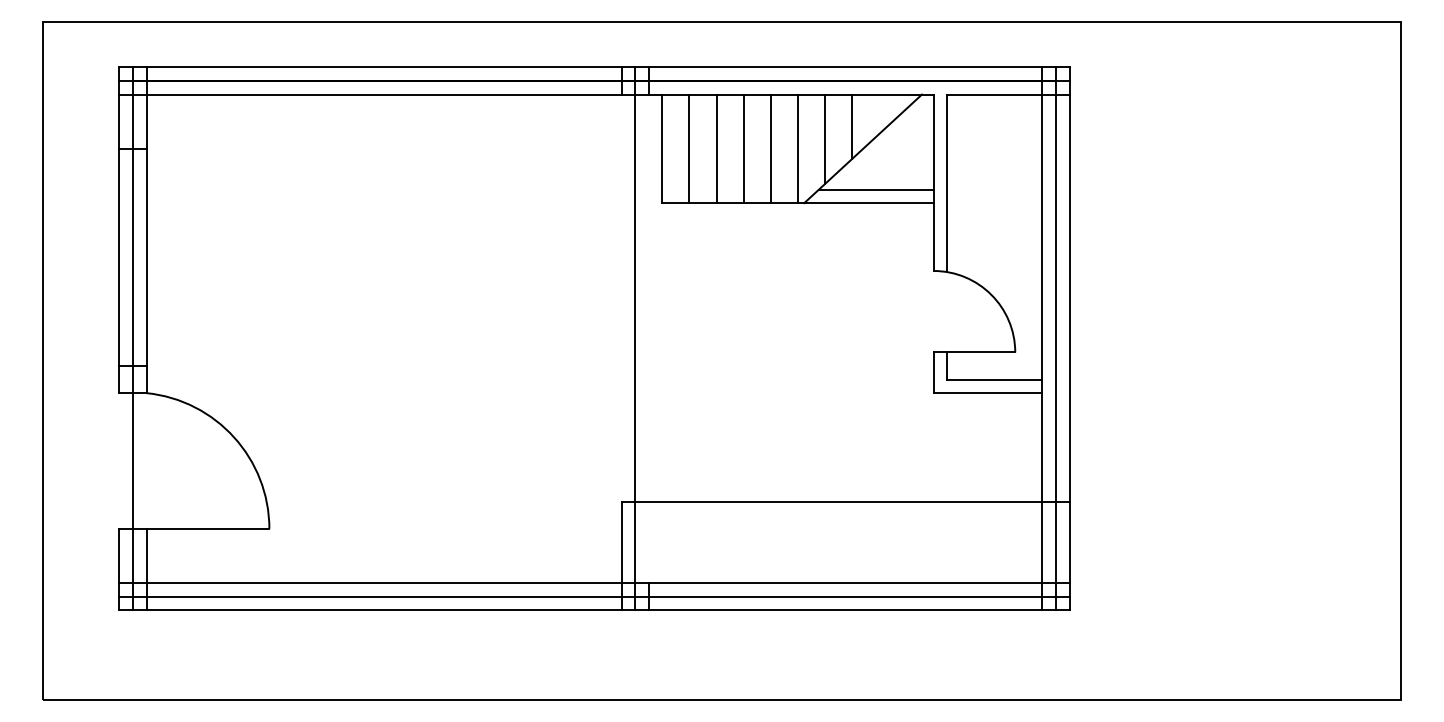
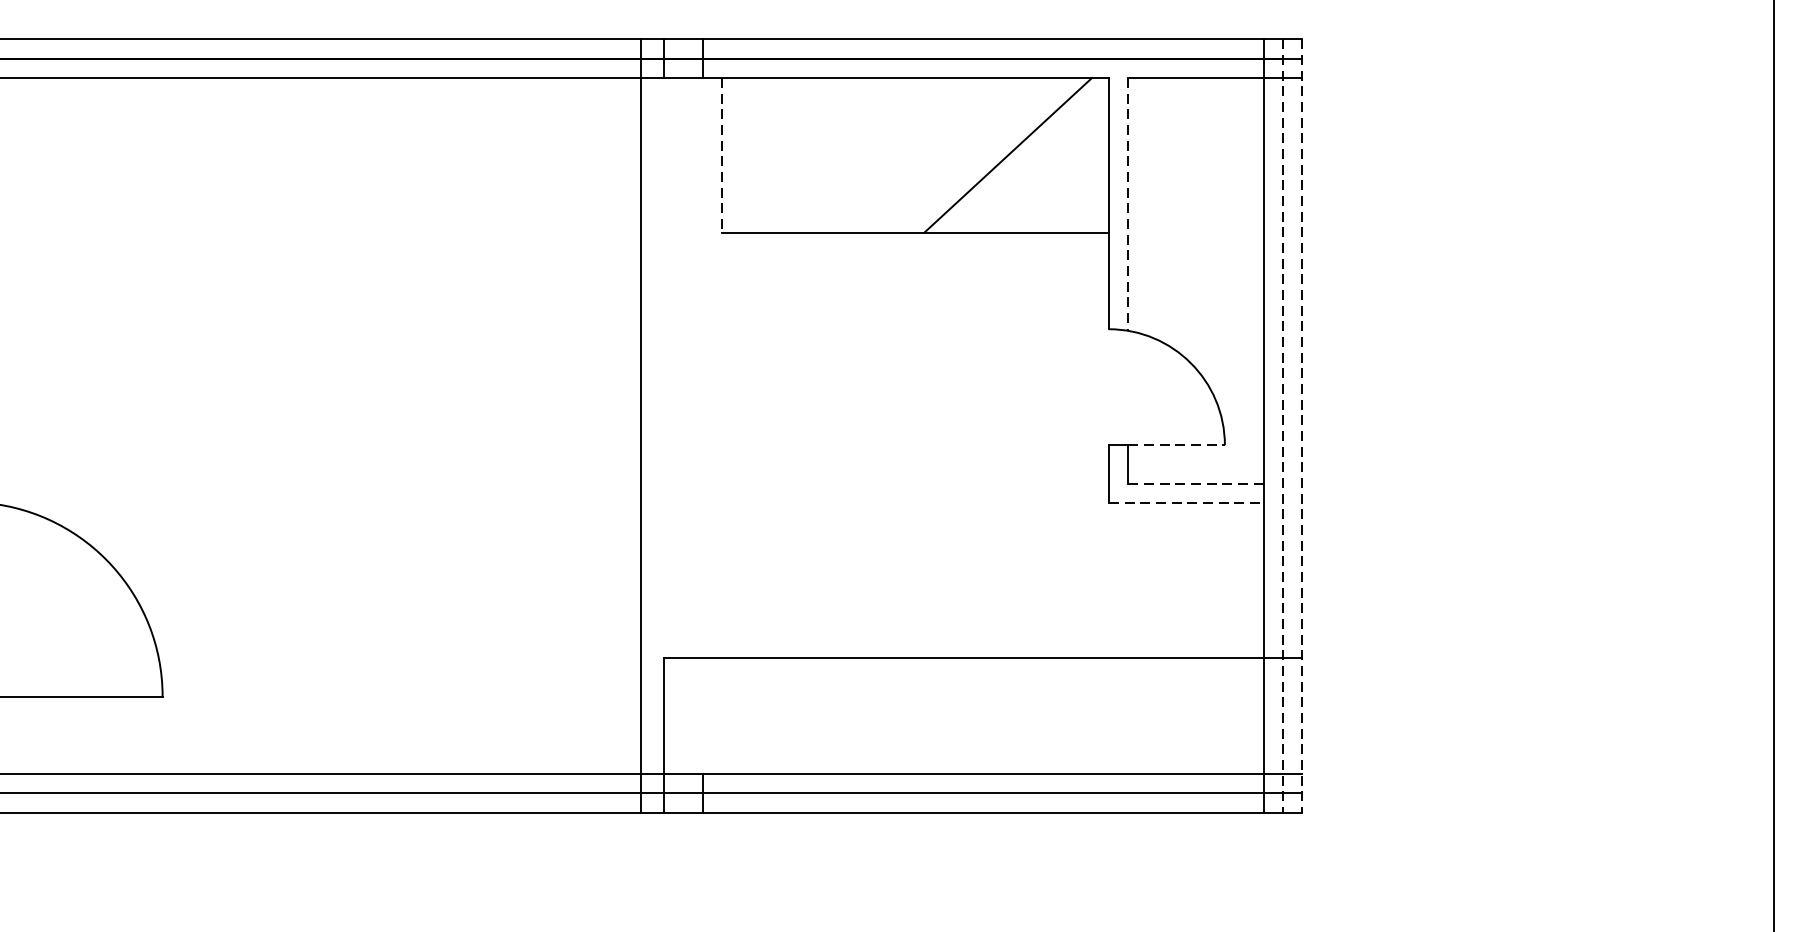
line: (852, 126) -> (993, 123), removed
line: (825, 138) -> (954, 140), removed
line: (689, 148) -> (760, 154), removed
line: (716, 148) -> (799, 154), removed
line: (743, 148) -> (837, 154), removed
line: (770, 148) -> (876, 154), removed
line: (798, 148) -> (916, 154), removed
line: (662, 149) -> (722, 156), solid -> dashed
line: (947, 183) -> (1128, 204), solid -> dashed
line: (875, 189) -> (1025, 213), removed
line: (635, 338) -> (641, 425), moved
line: (1055, 339) -> (1282, 426), solid -> dashed
line: (1069, 339) -> (1302, 426), solid -> dashed
line: (981, 352) -> (1176, 445), solid -> dashed
line: (994, 379) -> (1195, 483), solid -> dashed
line: (988, 393) -> (1186, 503), solid -> dashed

